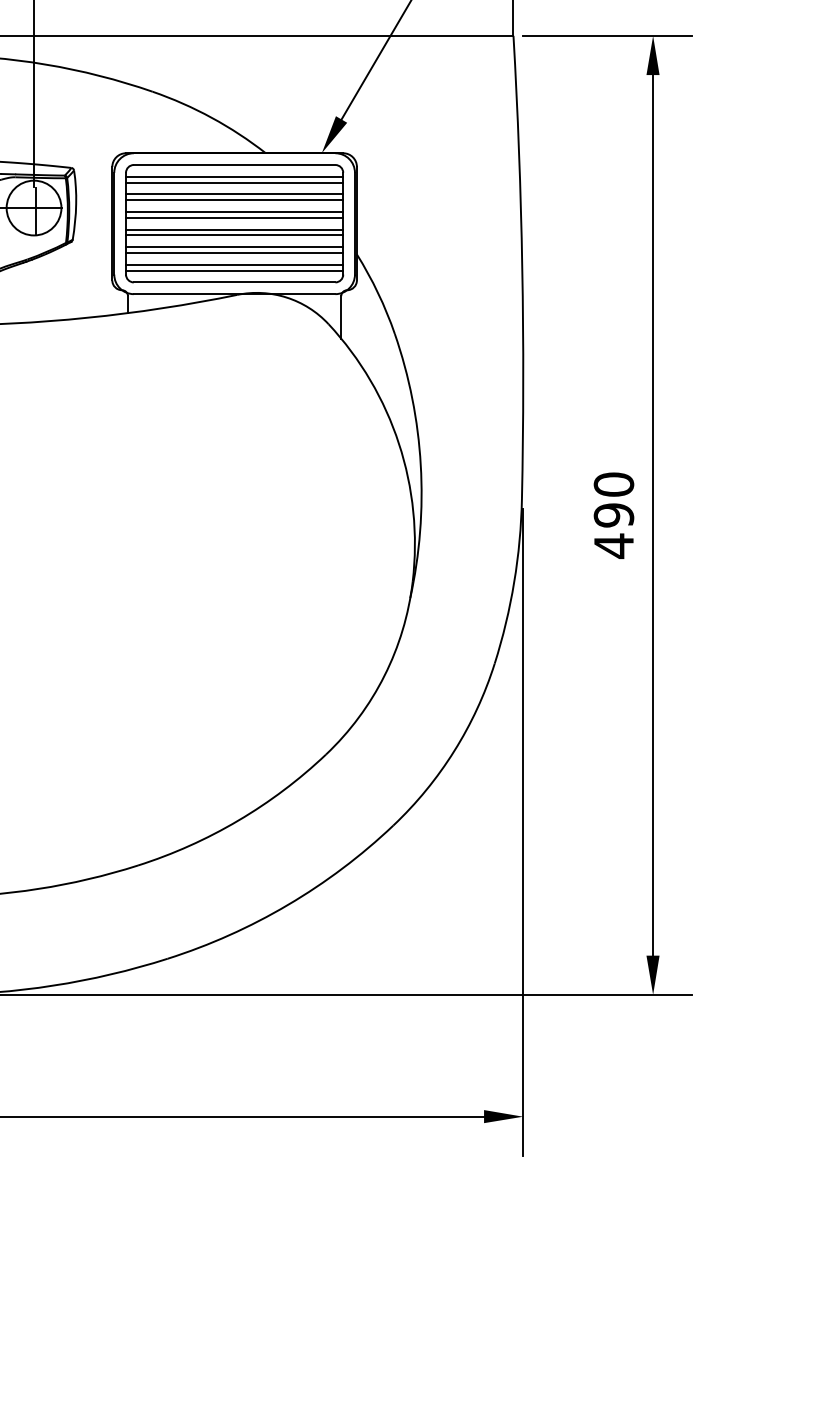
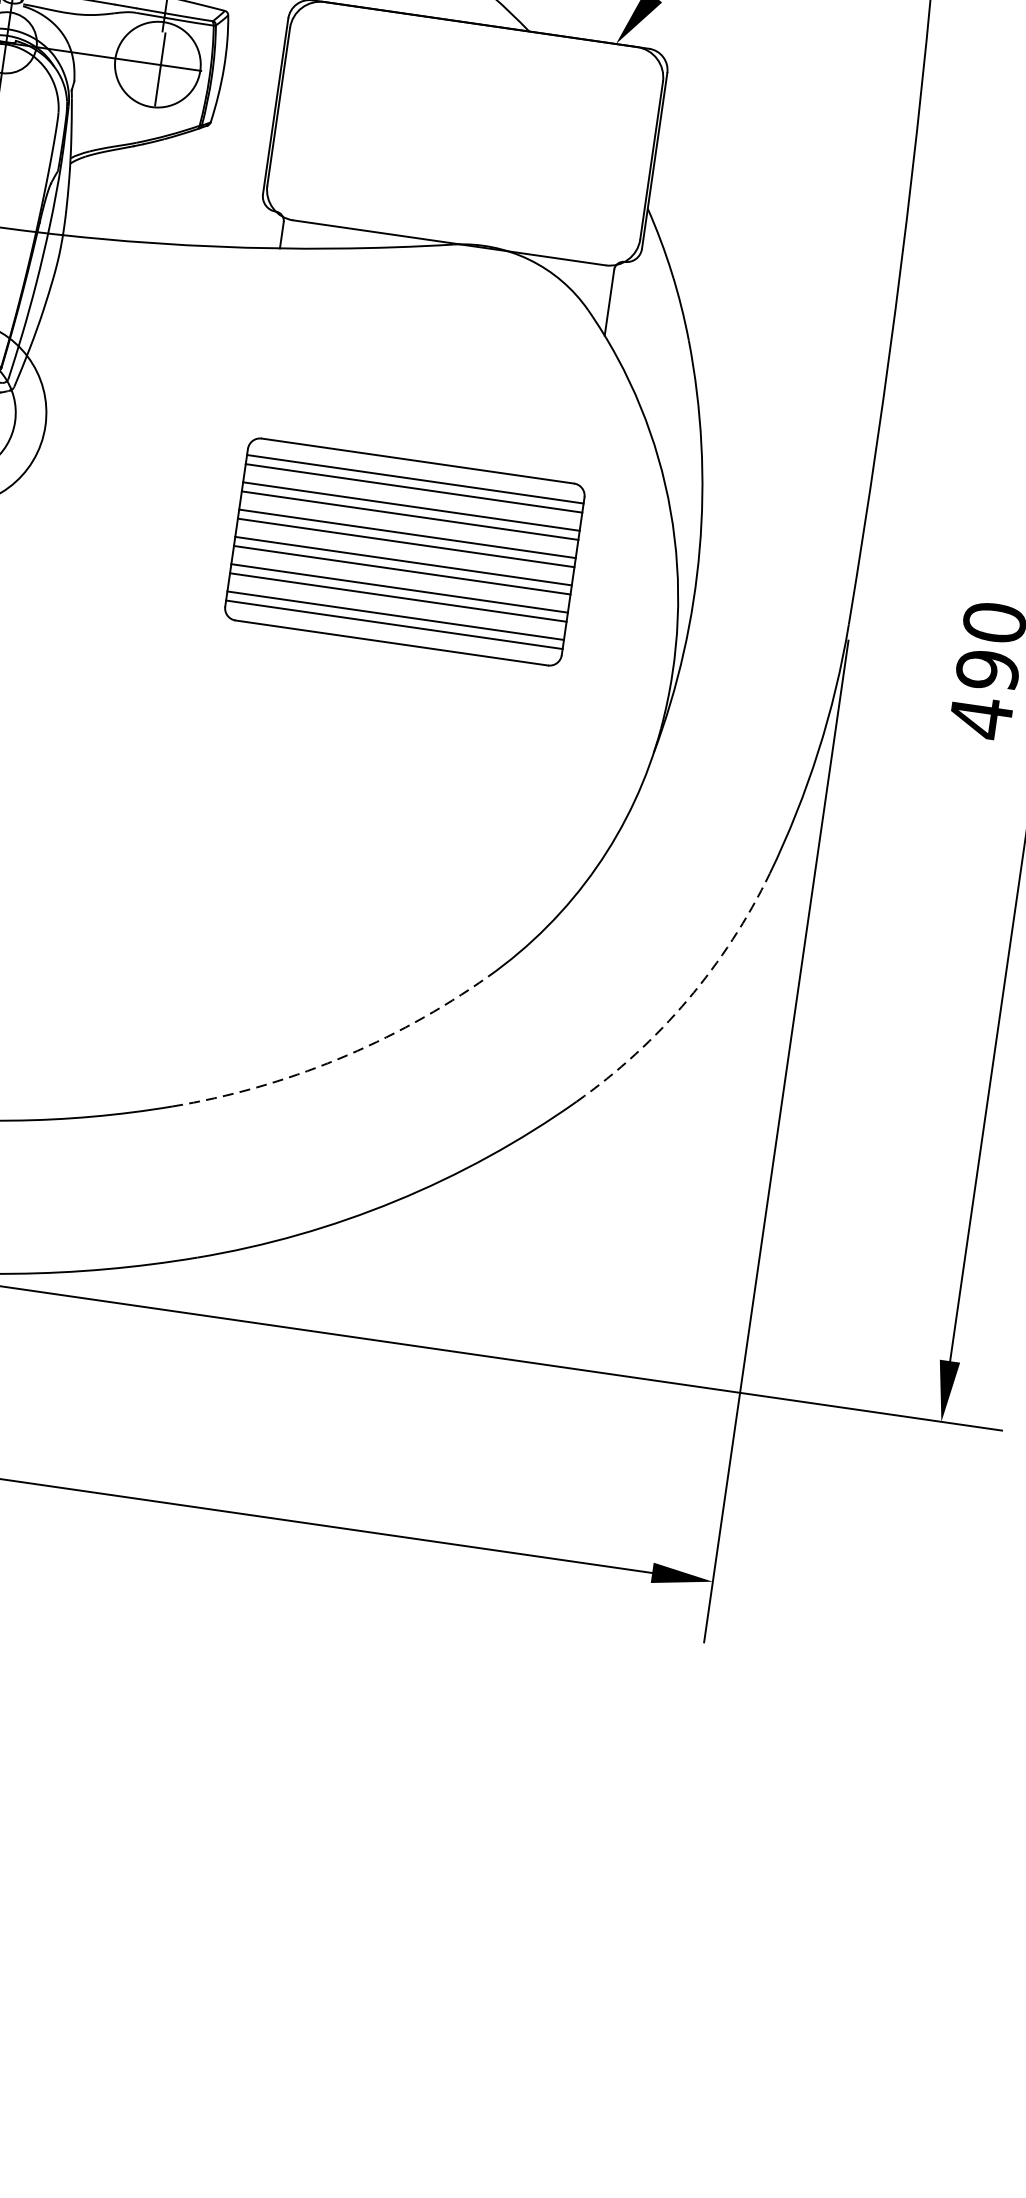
part: (234, 223) -> (404, 551), moved
arc: (454, 751) -> (687, 1000), solid -> dashed
arc: (238, 820) -> (337, 1059), solid -> dashed

